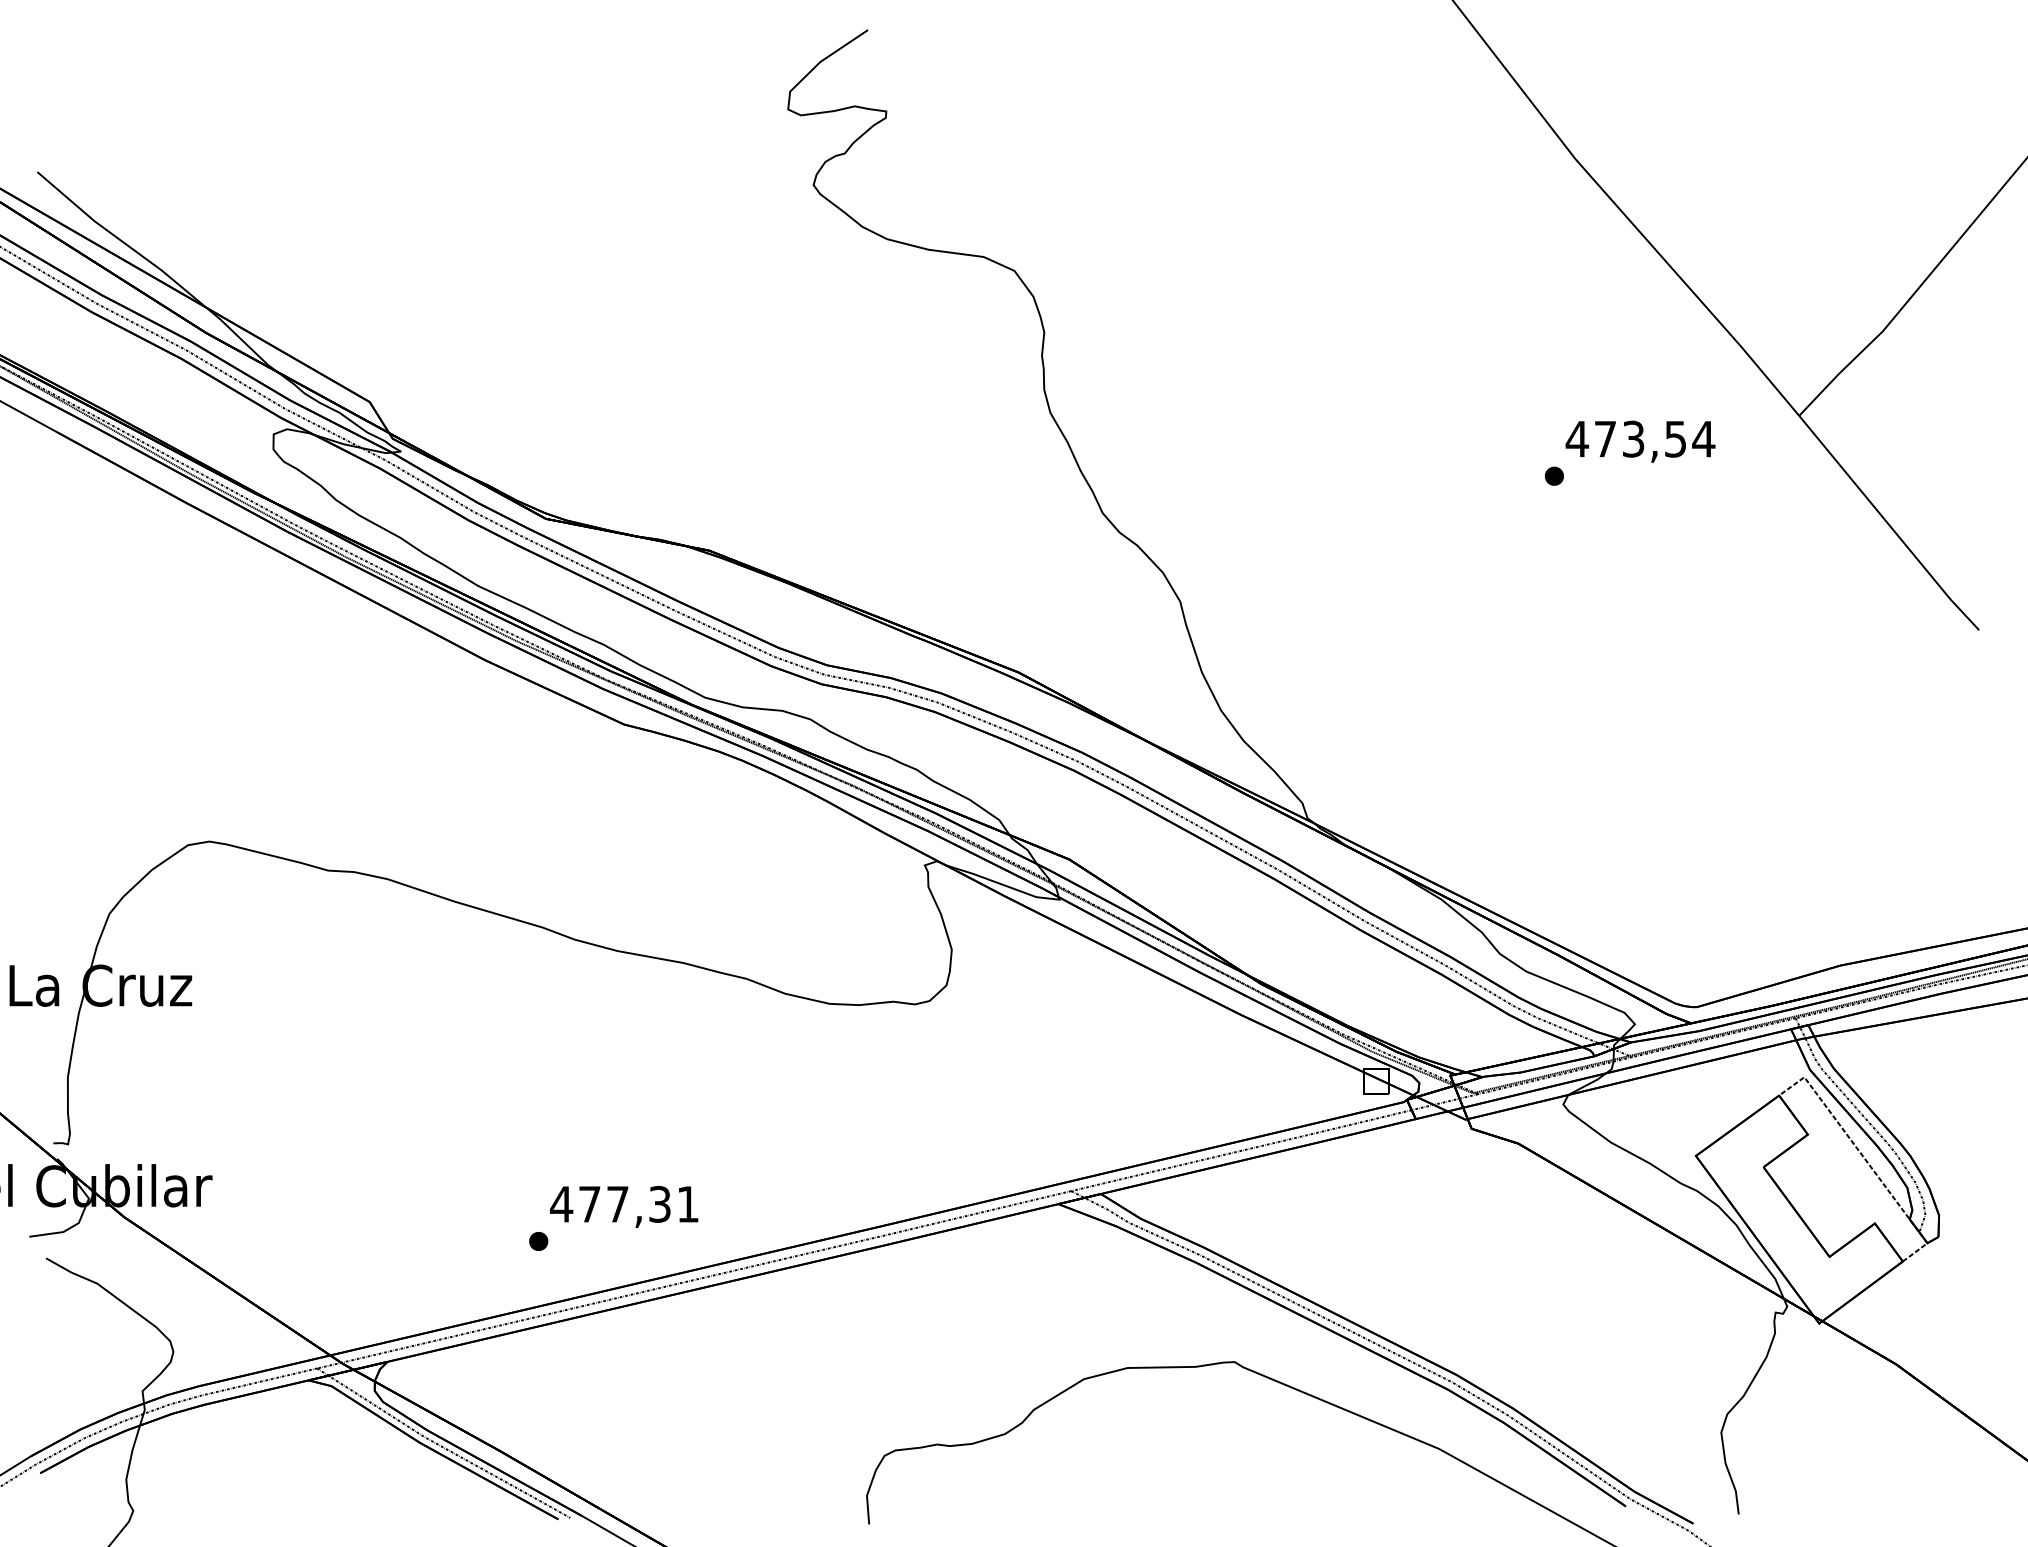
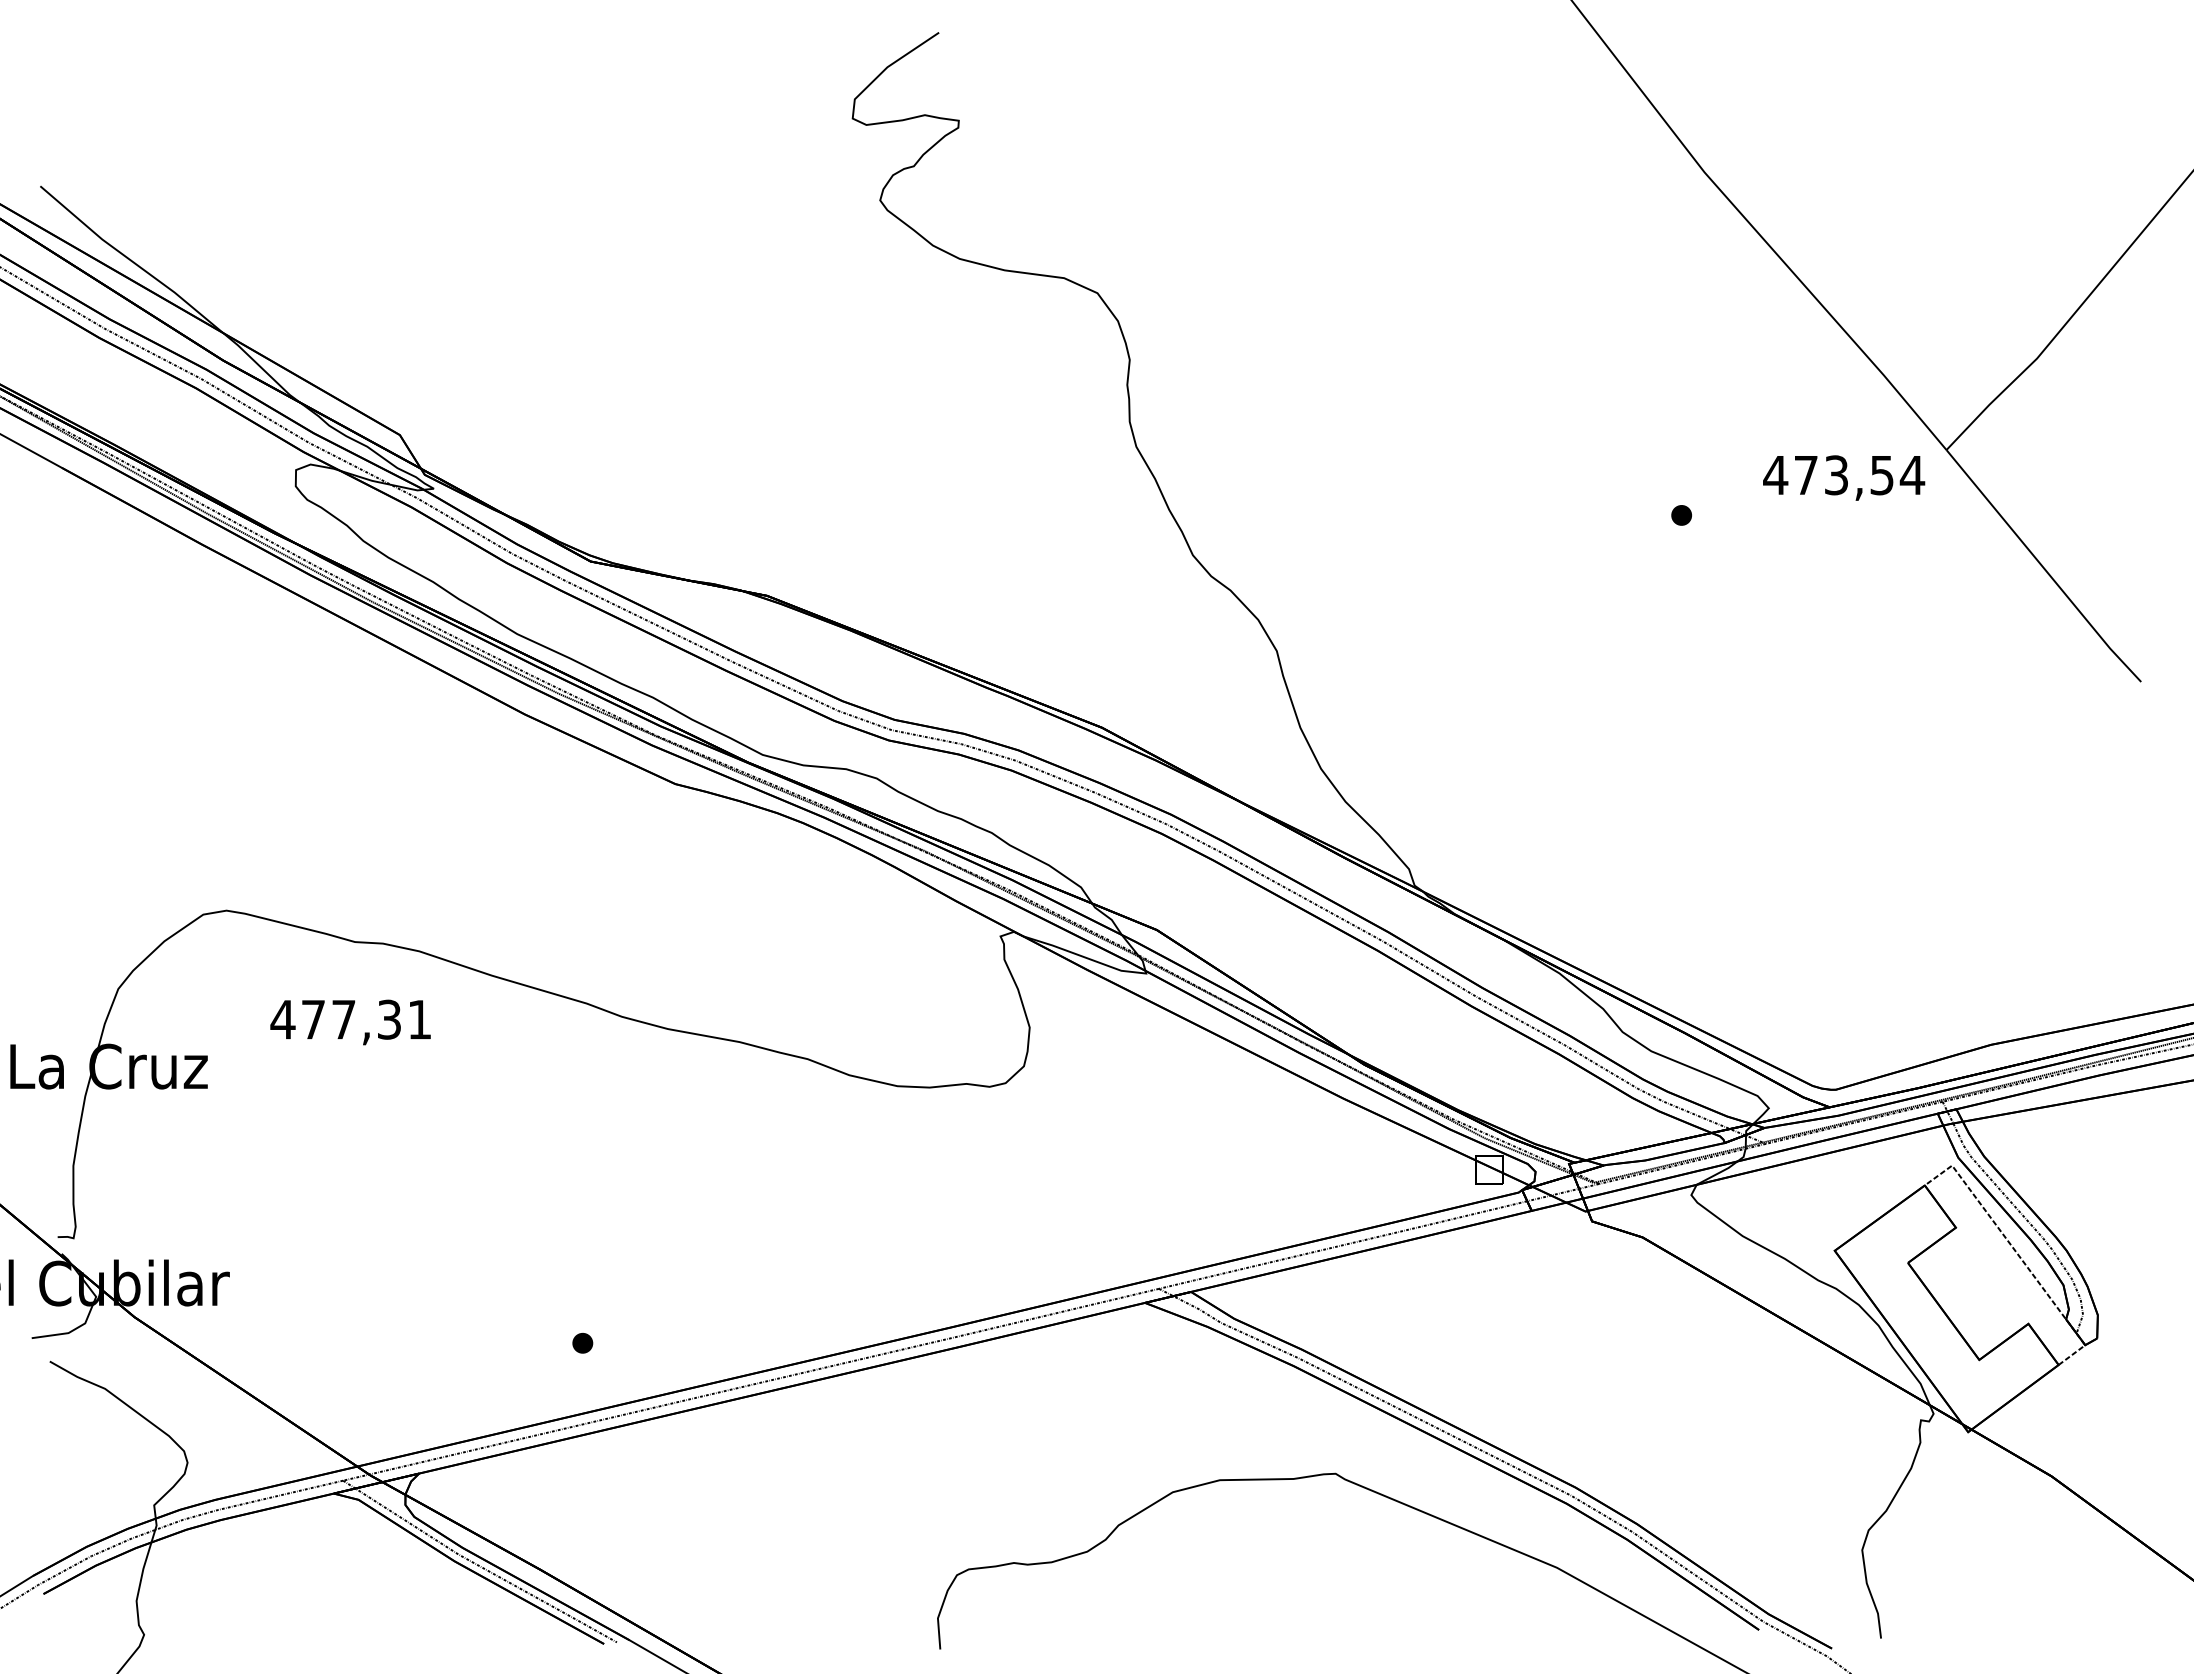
text: (1640, 441) -> (1844, 477), moved
text: (624, 1206) -> (351, 1022), moved

